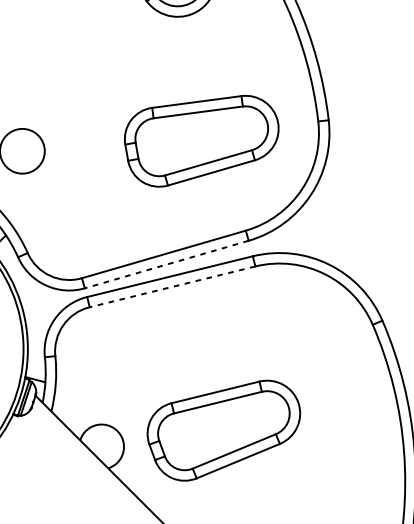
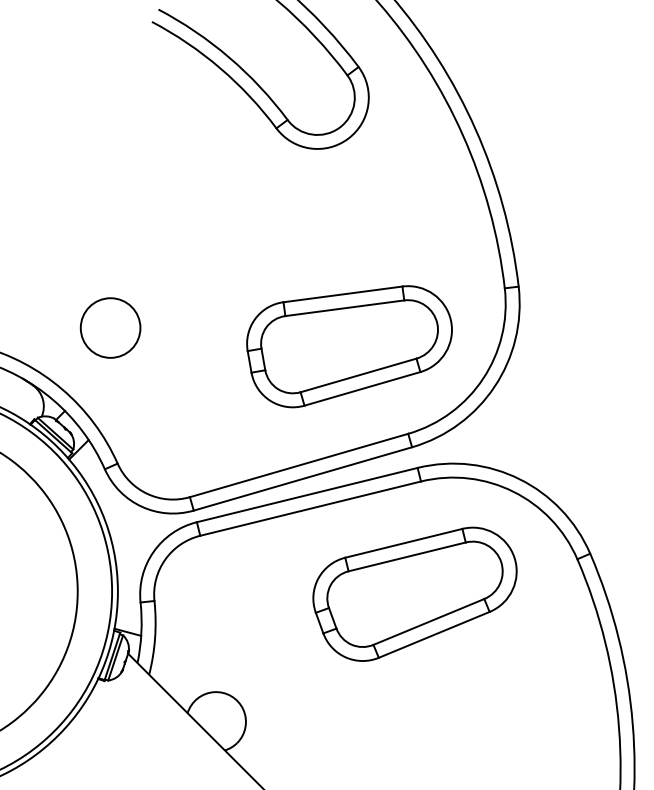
part: (201, 141) -> (349, 346), moved
line: (166, 264) -> (302, 478), dashed -> solid
line: (172, 286) -> (310, 508), dashed -> solid
part: (223, 430) -> (414, 593), moved

